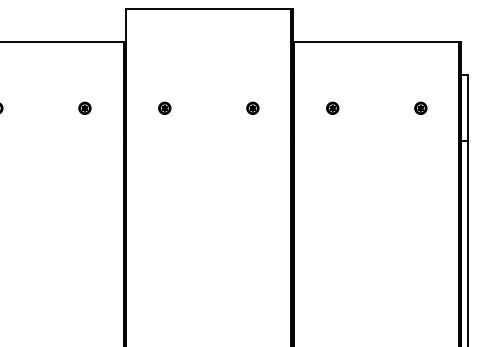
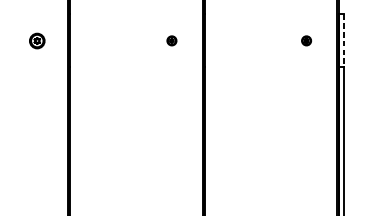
part: (84, 107) -> (36, 40), size x1.6
part: (164, 107) -> (101, 40), removed
part: (332, 107) -> (235, 40), removed
line: (467, 108) -> (343, 41), solid -> dashed

